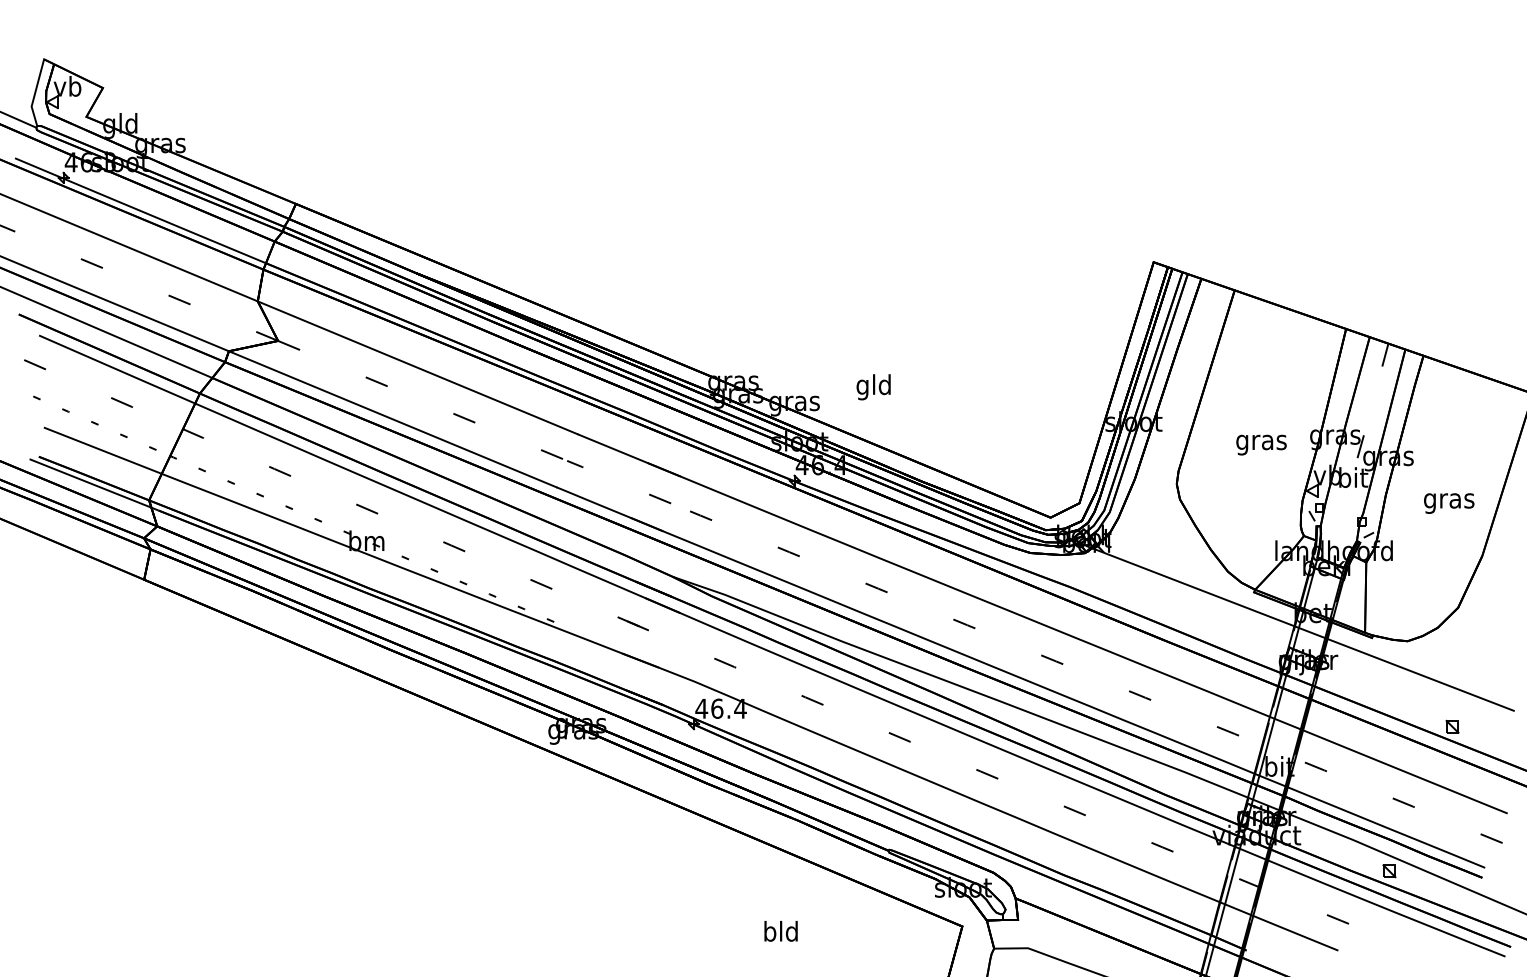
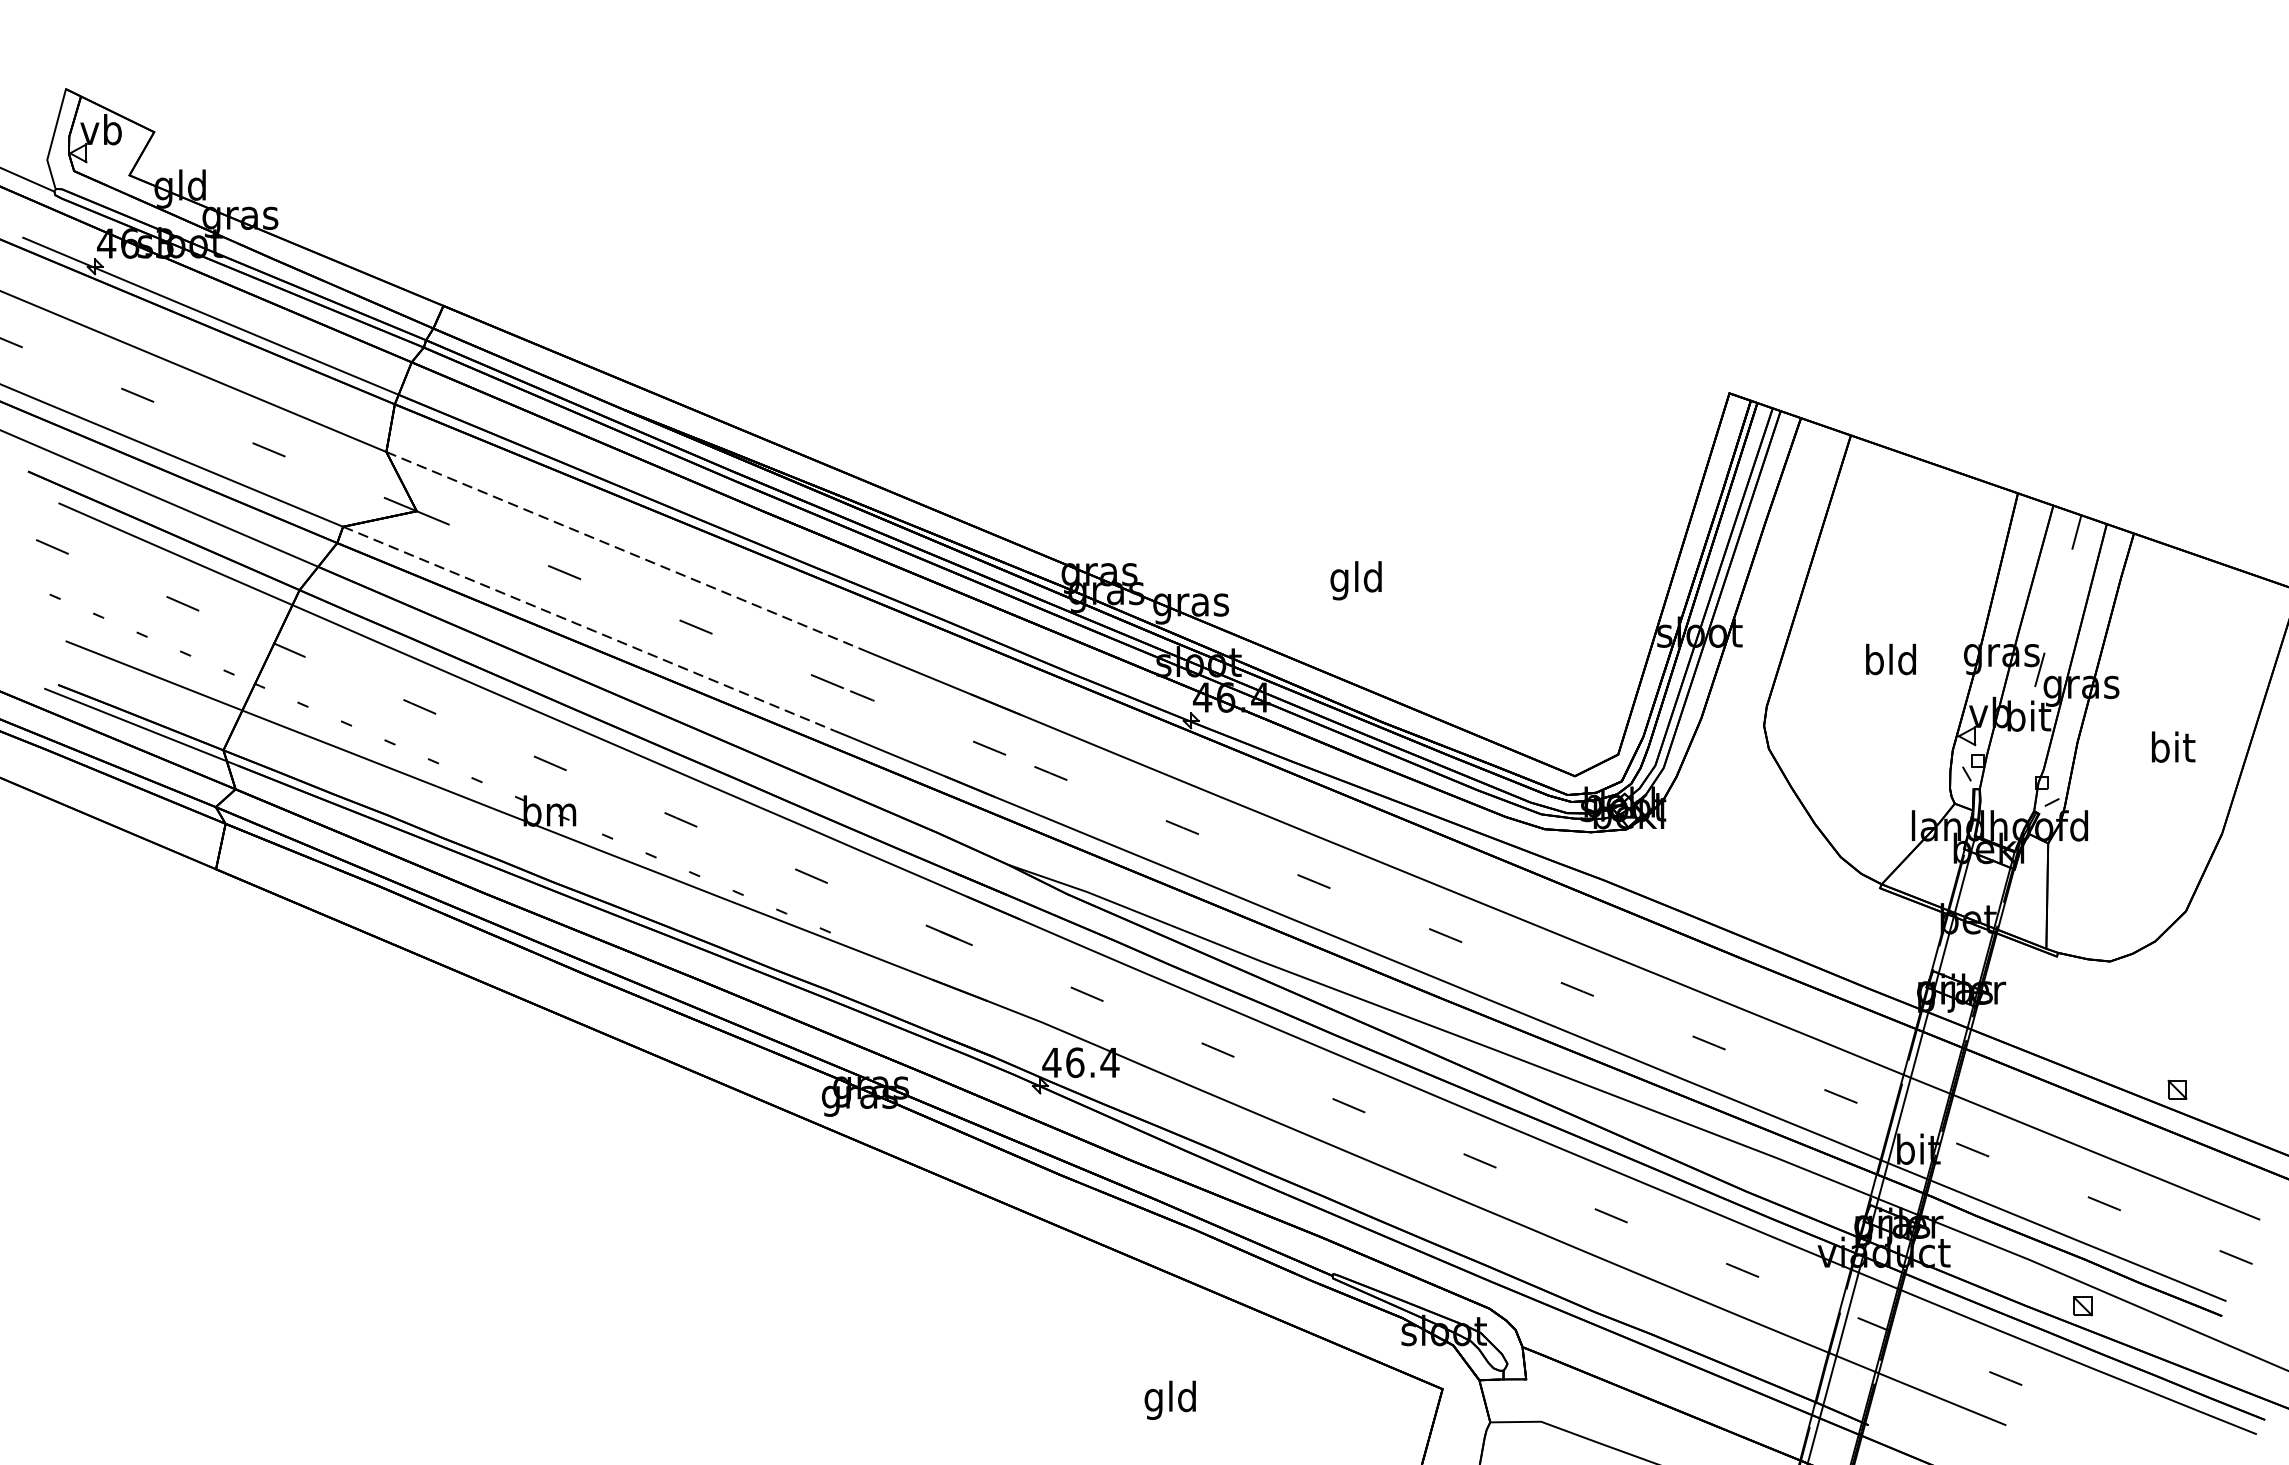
line: (418, 368) -> (627, 552), solid -> dashed
text: (873, 387) -> (1355, 581), moved
line: (393, 419) -> (589, 629), solid -> dashed
text: (1261, 442) -> (1891, 663), gras -> bld
text: (1449, 500) -> (2172, 750), gras -> bit
line: (1299, 628) -> (1948, 942), removed
text: (769, 933) -> (1153, 1399), bld -> gld

